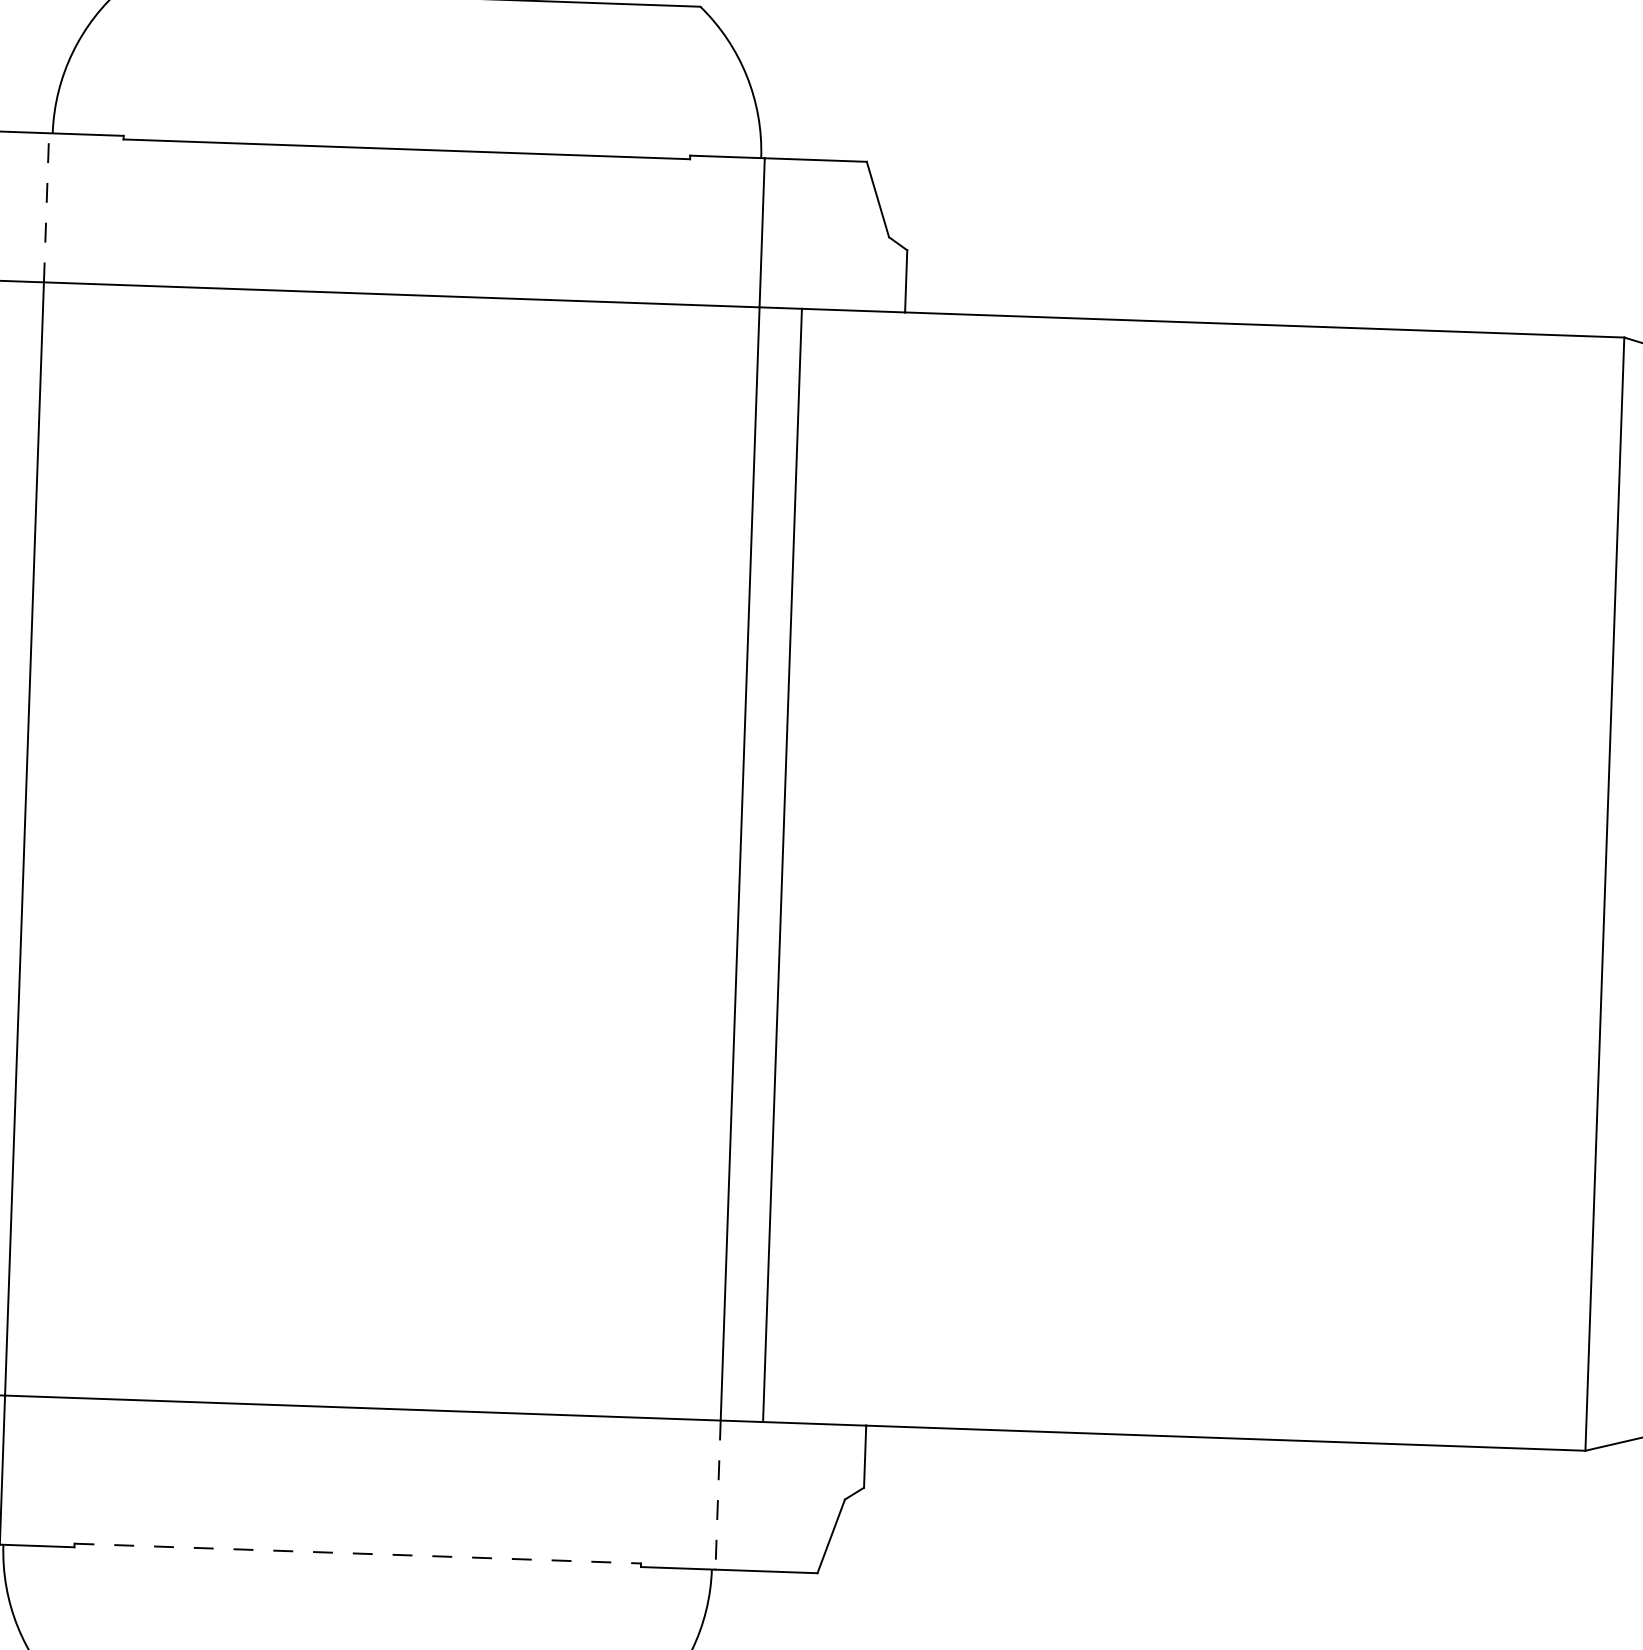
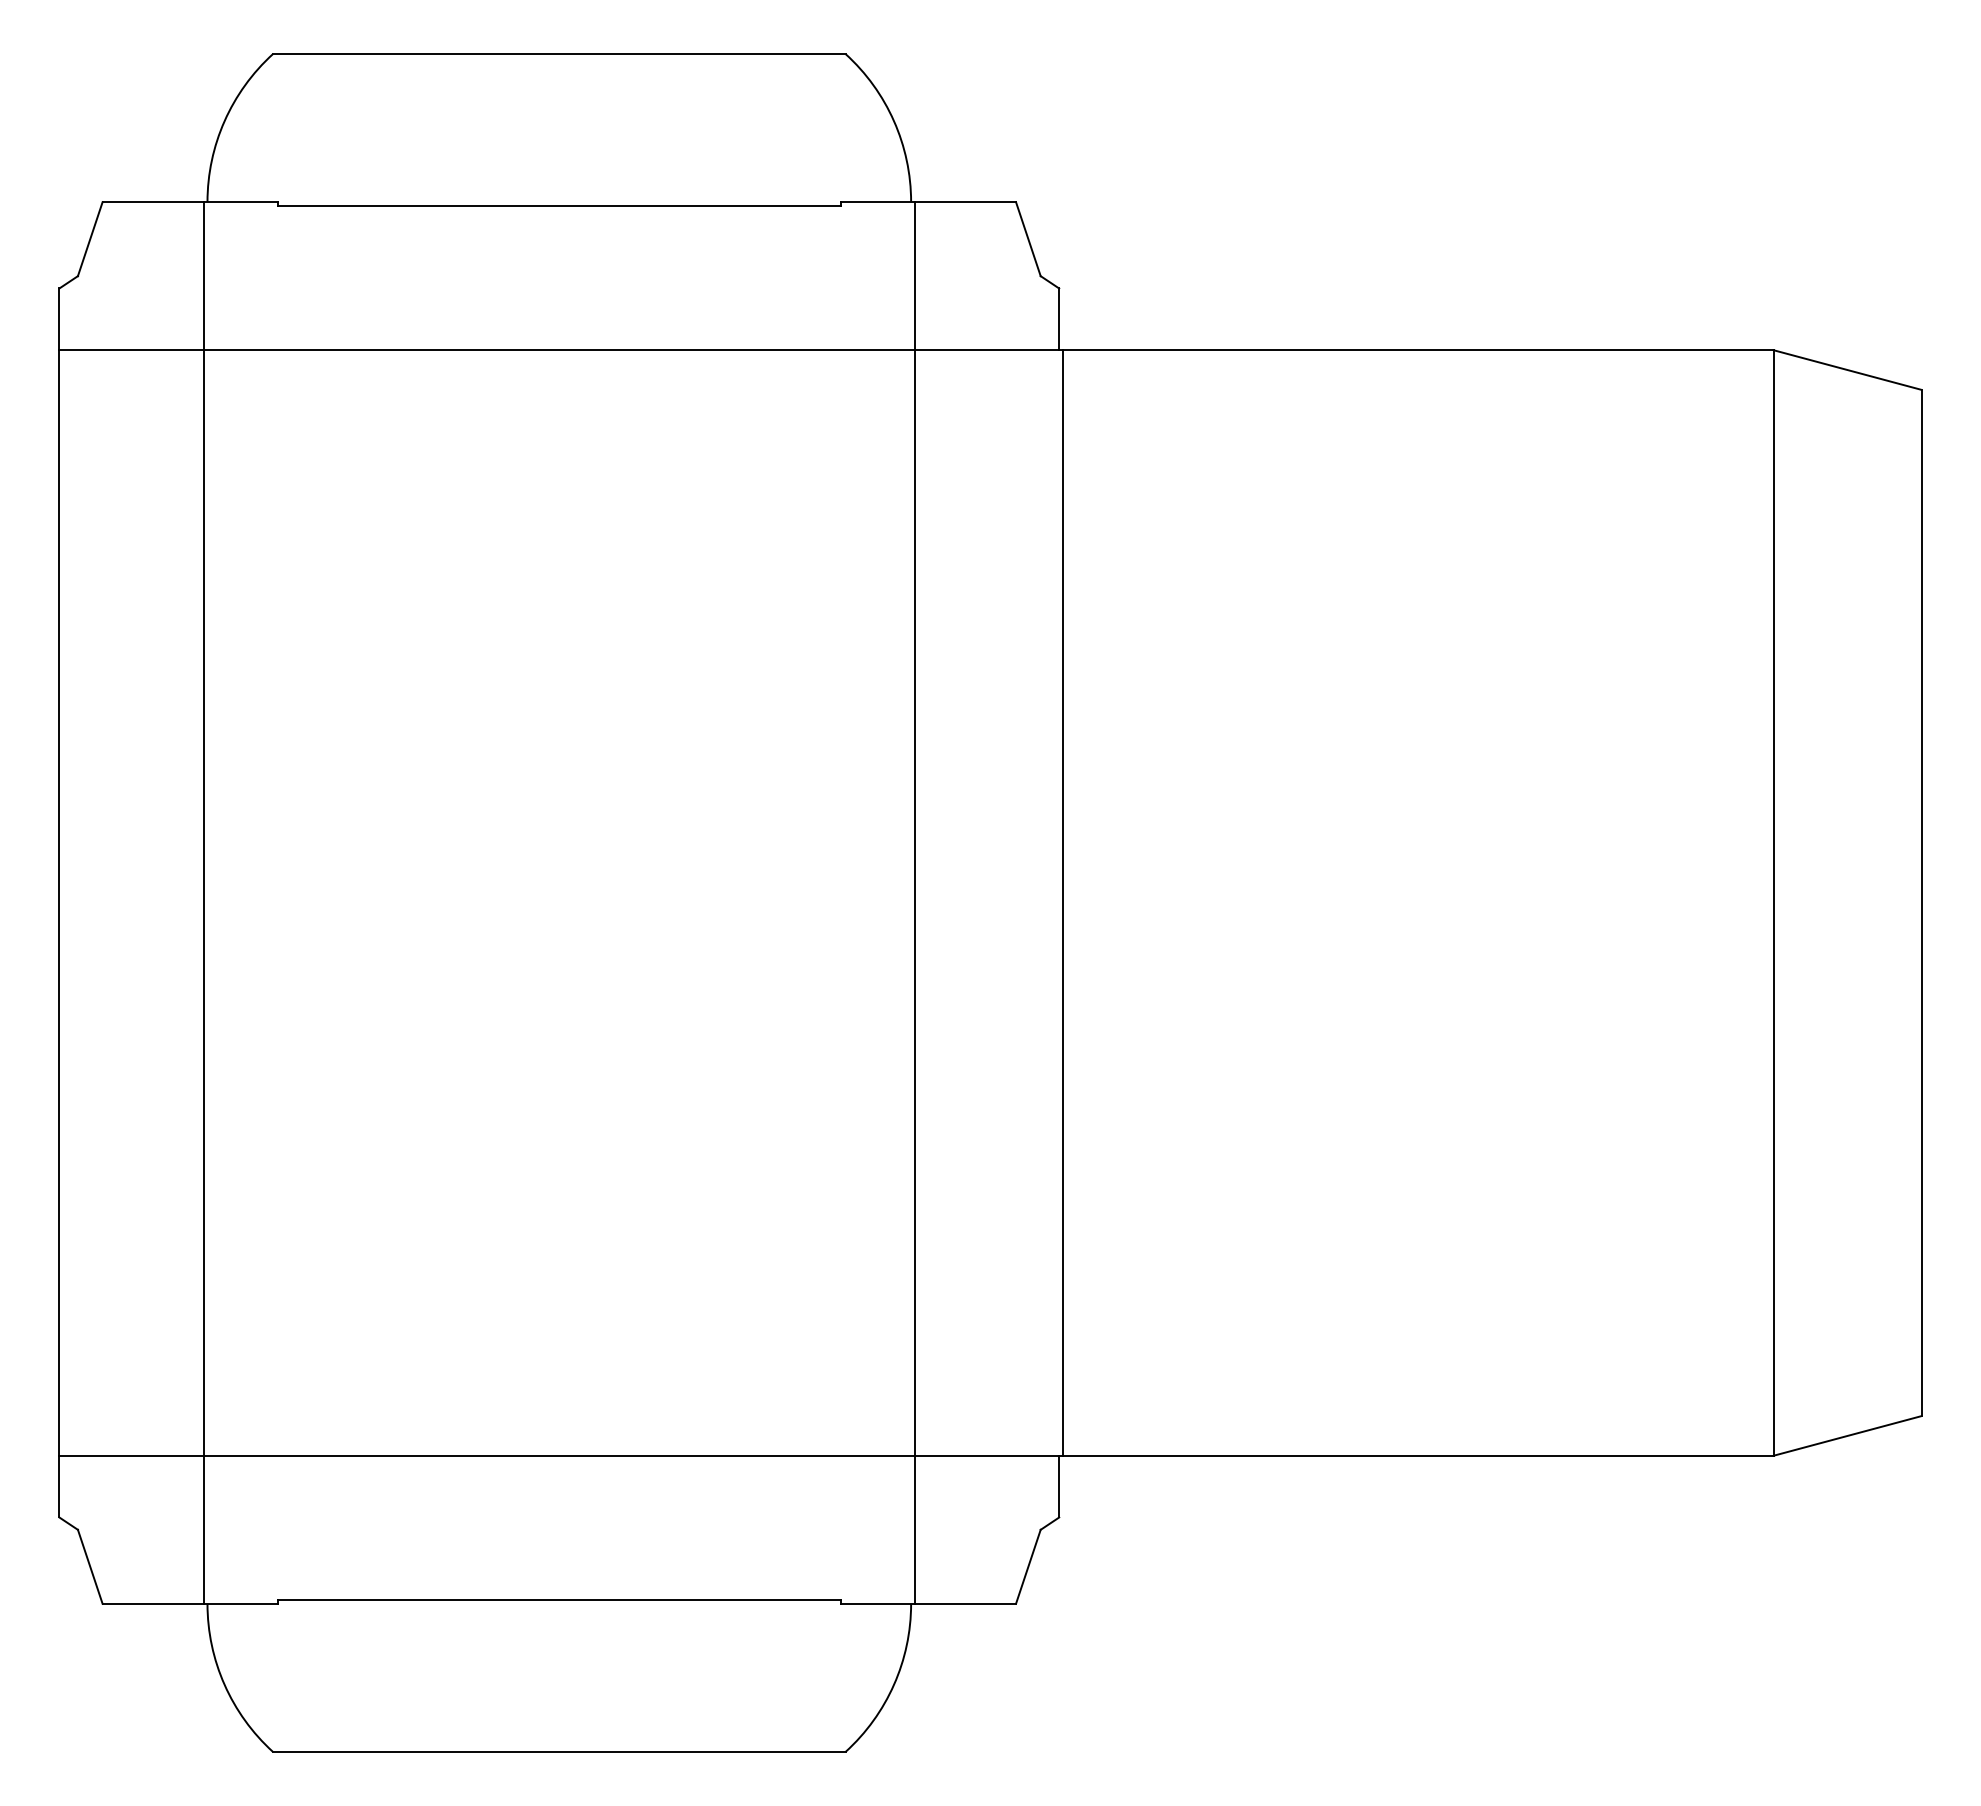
line: (46, 207) -> (203, 275), dashed -> solid
line: (782, 864) -> (1062, 902), moved
line: (717, 1495) -> (914, 1530), dashed -> solid
line: (357, 1553) -> (559, 1600), dashed -> solid

